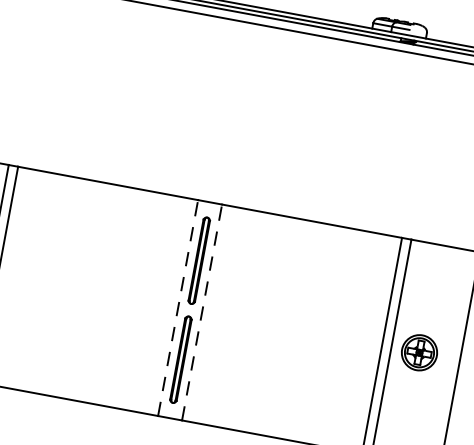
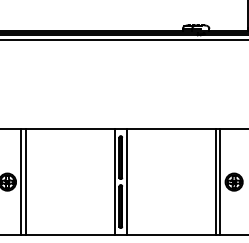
line: (177, 306) -> (114, 181), dashed -> solid
line: (201, 311) -> (126, 181), dashed -> solid

